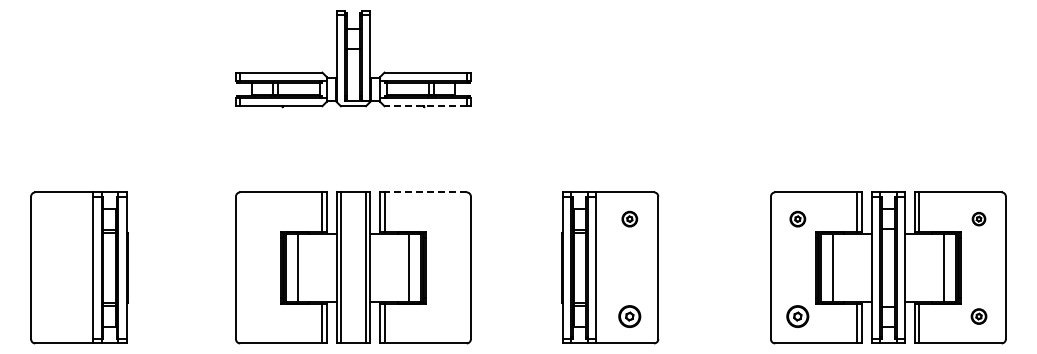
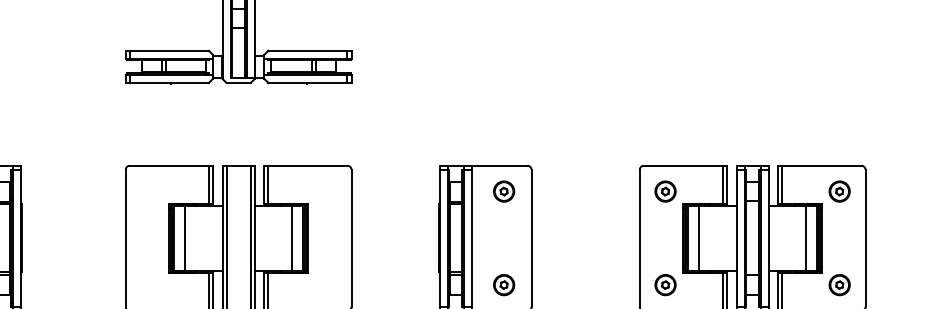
line: (425, 106) -> (307, 83), dashed -> solid
line: (425, 192) -> (307, 165), dashed -> solid
part: (629, 218) -> (503, 190), size x1.43
part: (797, 218) -> (665, 190), size x1.43
part: (978, 218) -> (839, 190), size x1.67
part: (978, 316) -> (839, 285), size x1.43

